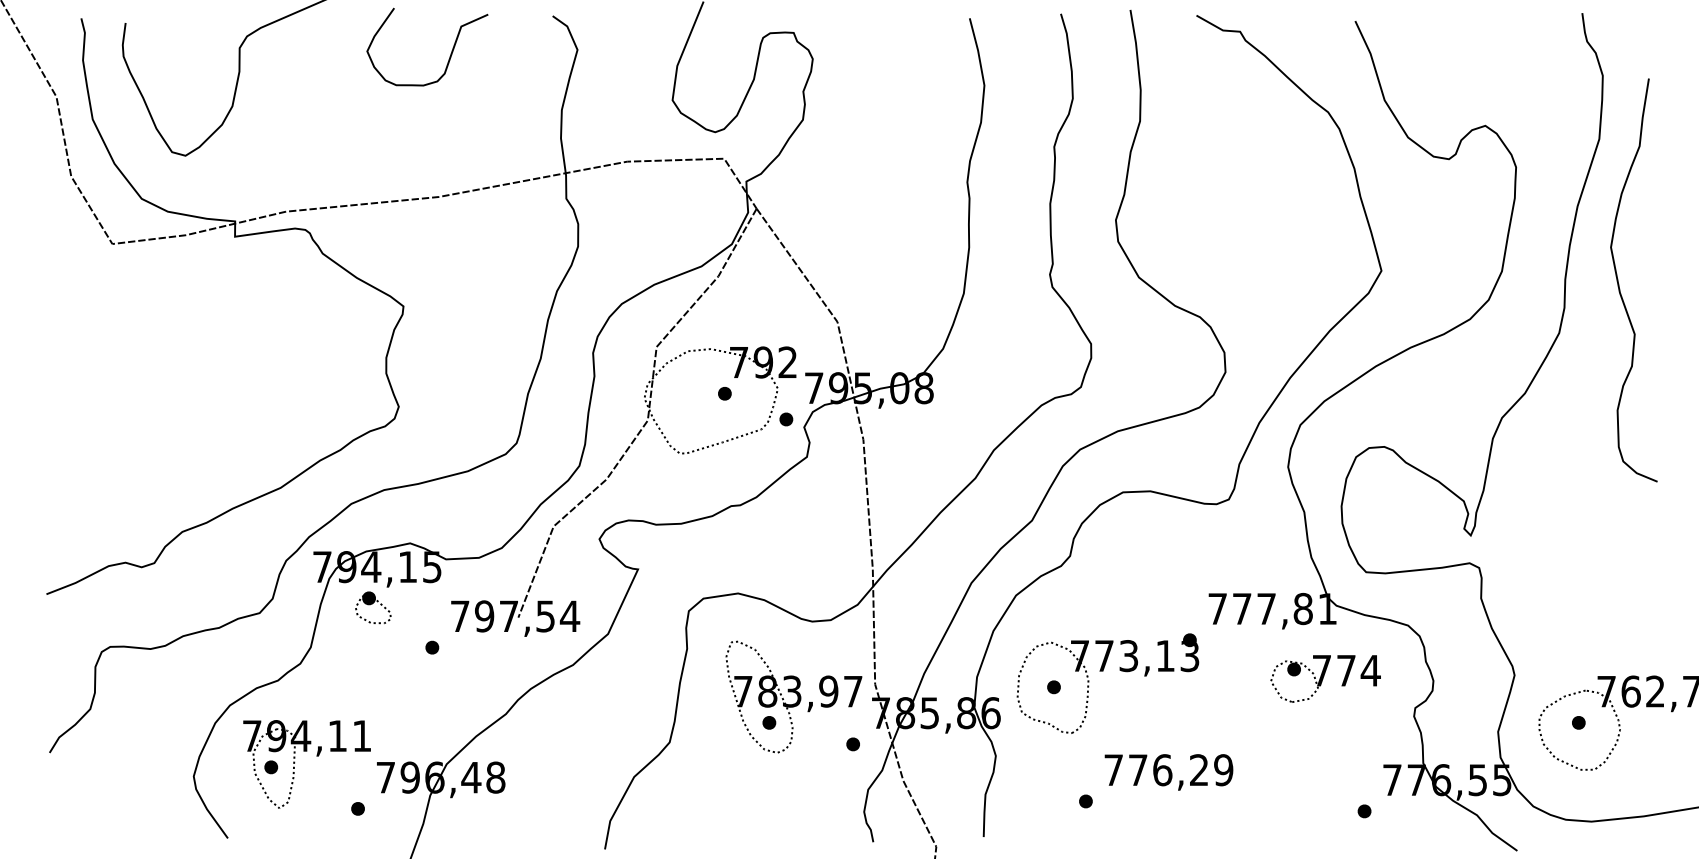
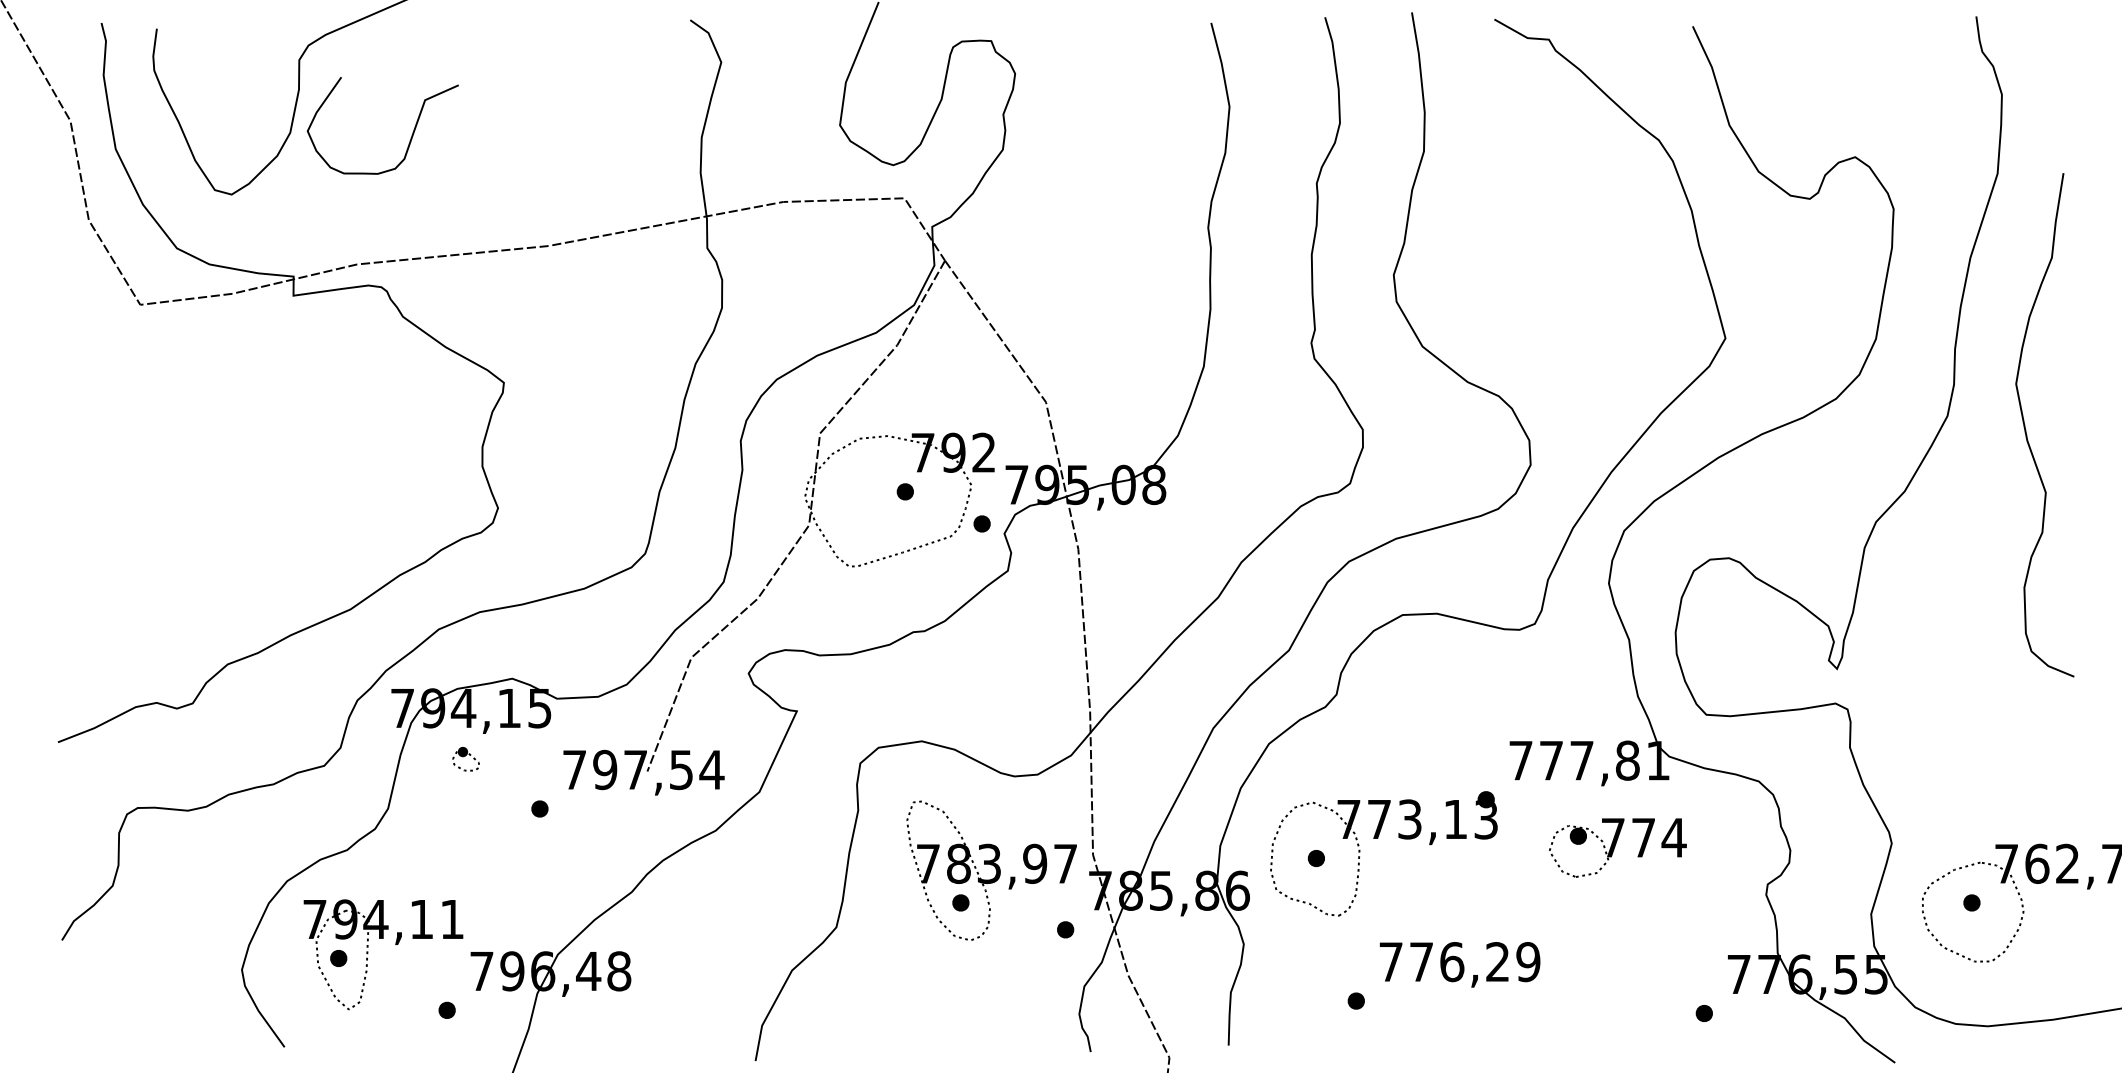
curve: (450, 54) -> (411, 135), moved
curve: (1619, 284) -> (2026, 430), moved
part: (372, 607) -> (465, 758), size x0.6
part: (1325, 678) -> (1617, 847), moved

